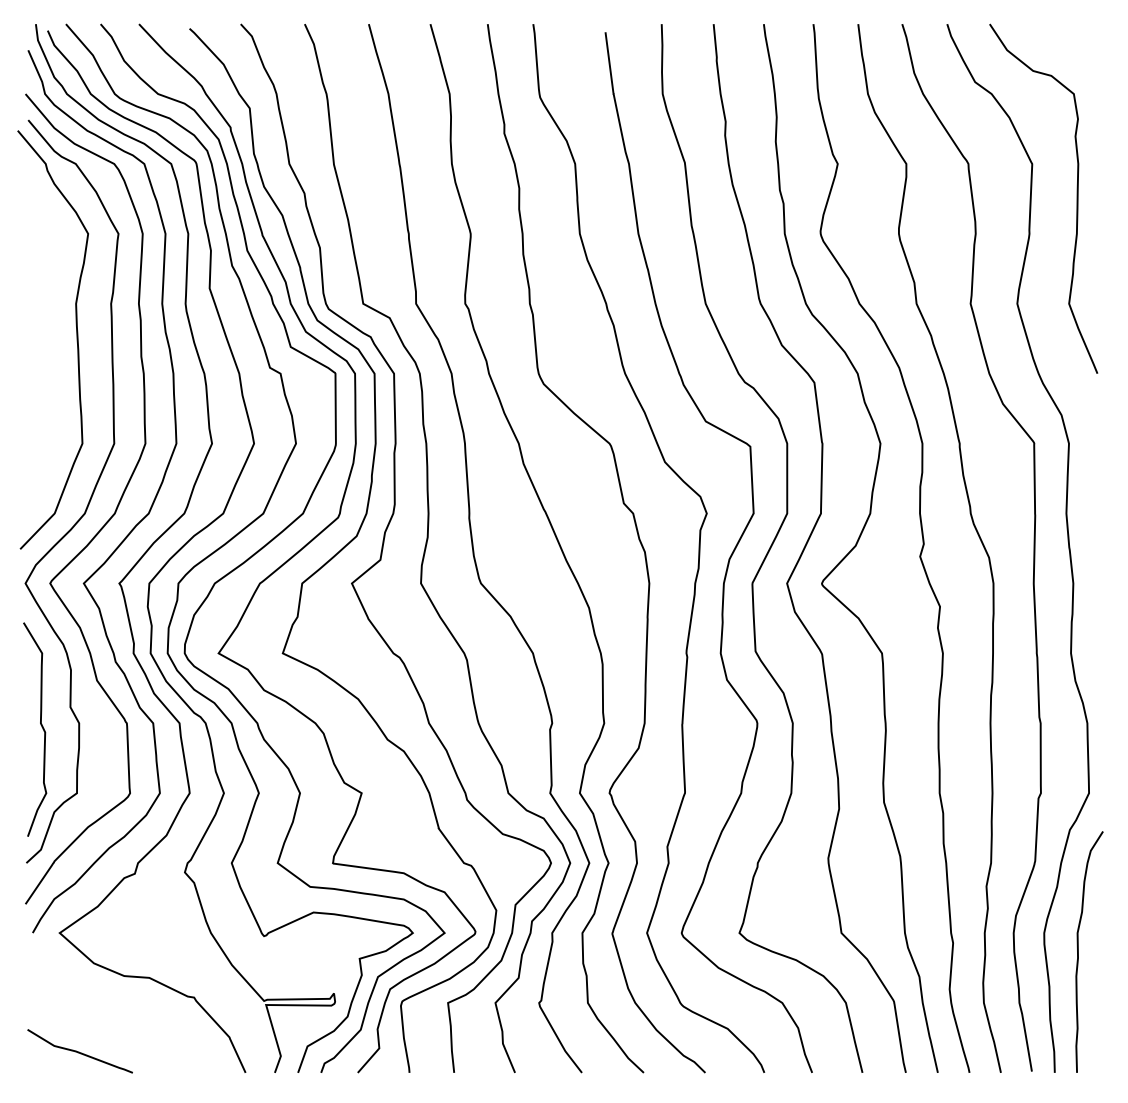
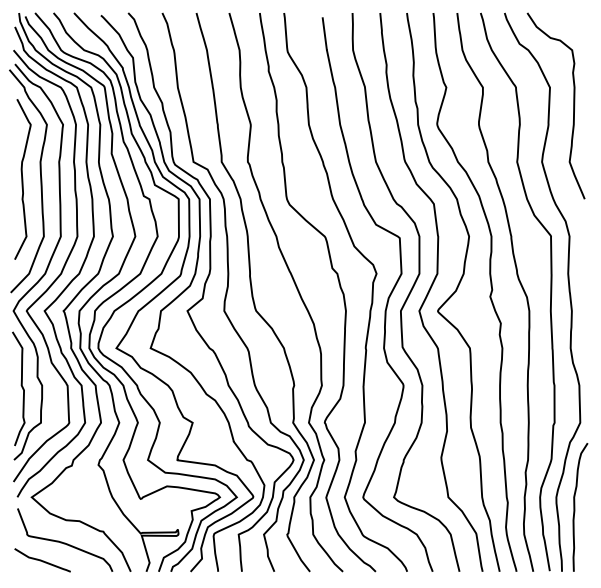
curve: (42, 336) -> (22, 179), added
curve: (122, 1017) -> (65, 542), added

